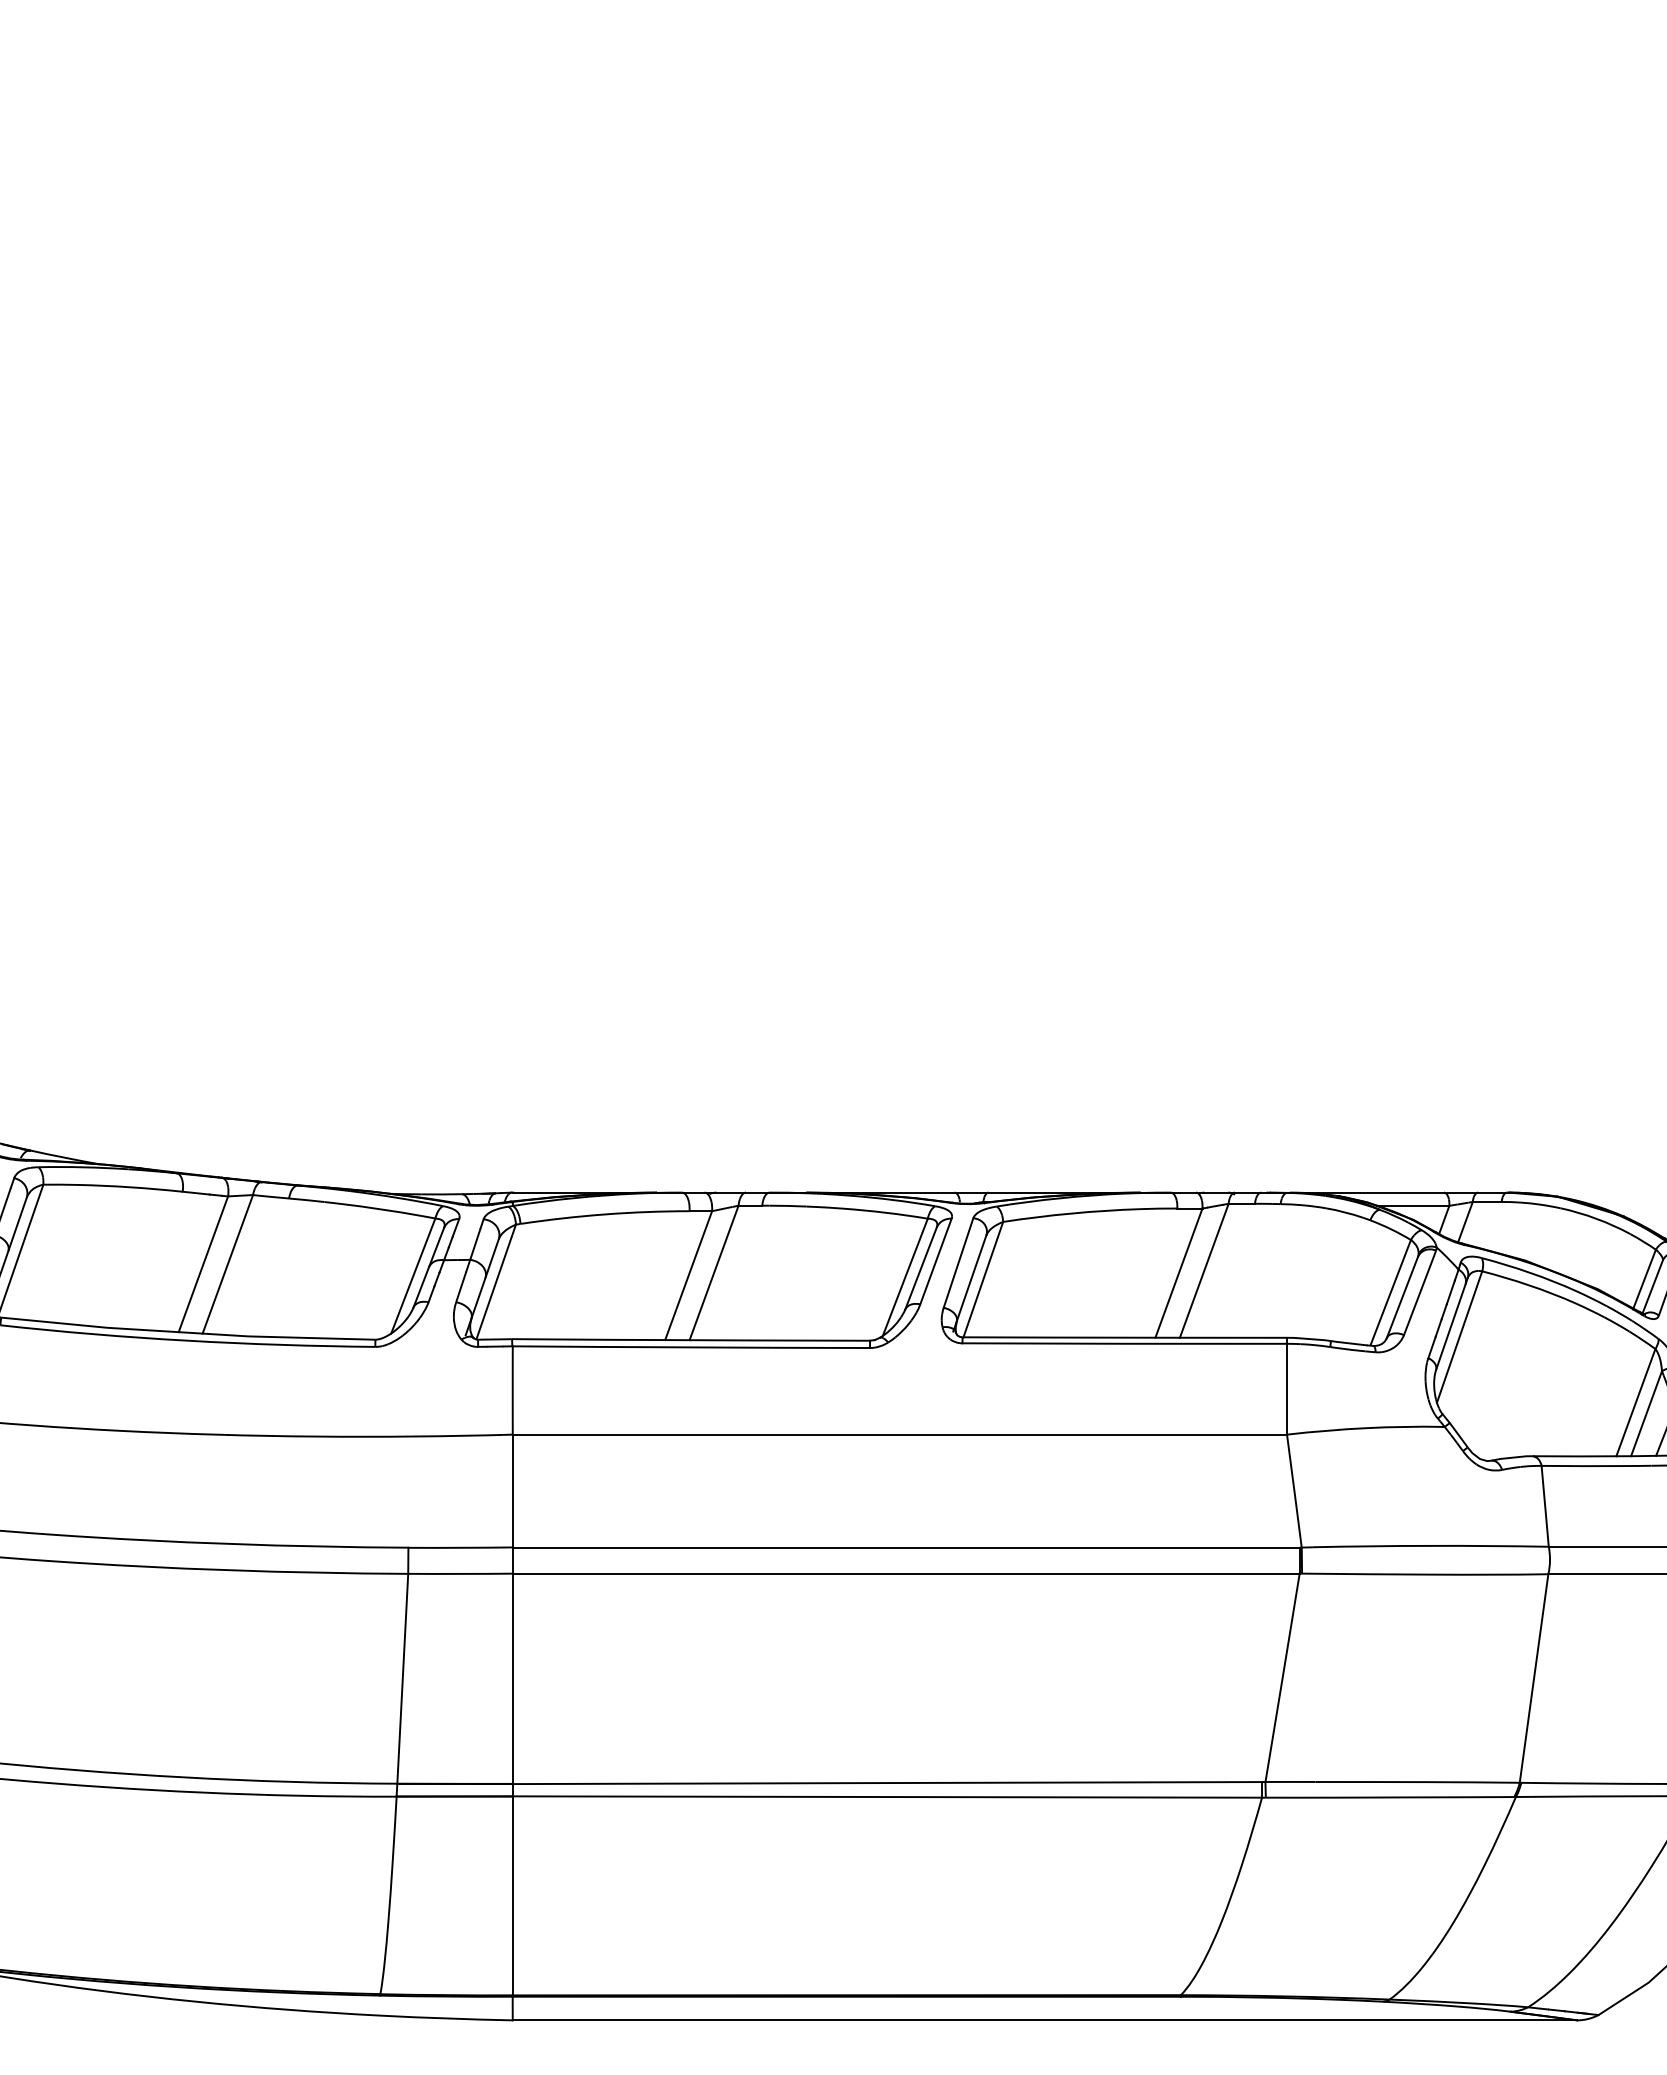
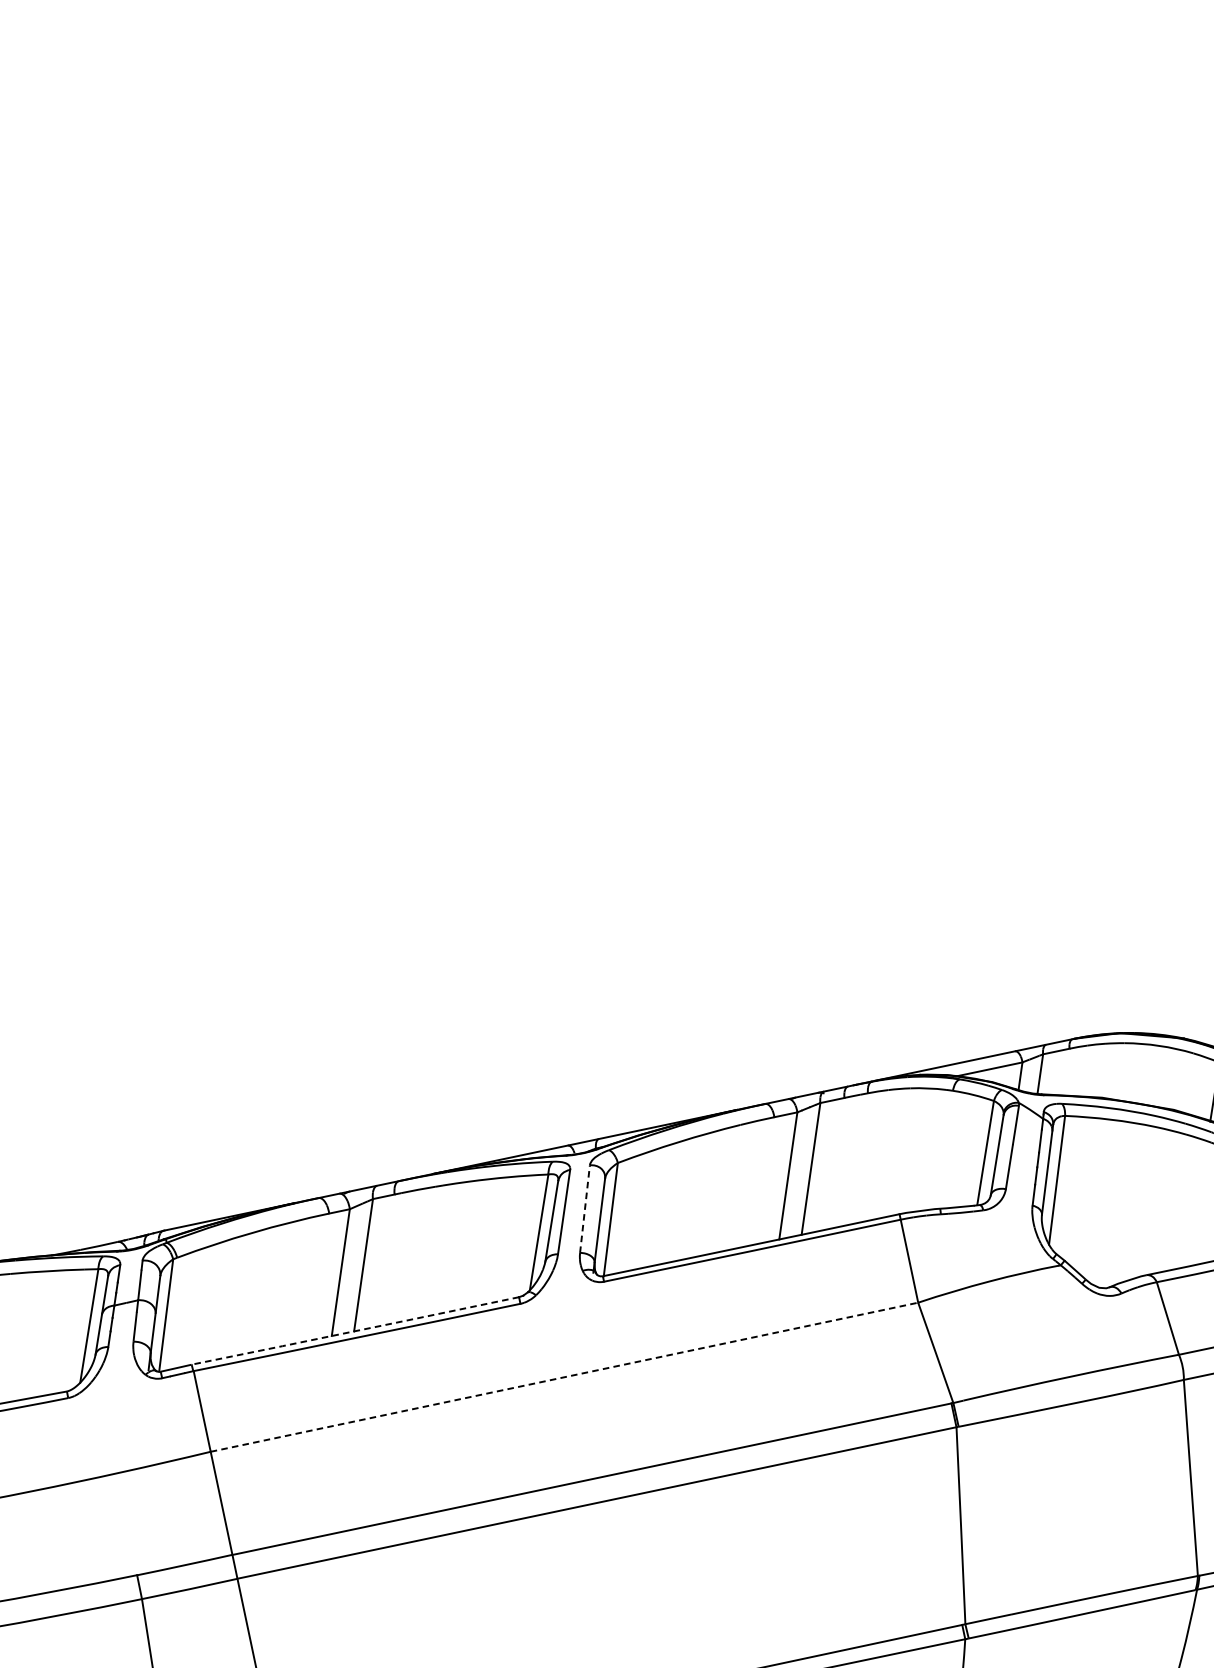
line: (958, 1262) -> (584, 1208), solid -> dashed
line: (690, 1340) -> (354, 1331), solid -> dashed
line: (900, 1434) -> (564, 1376), solid -> dashed

